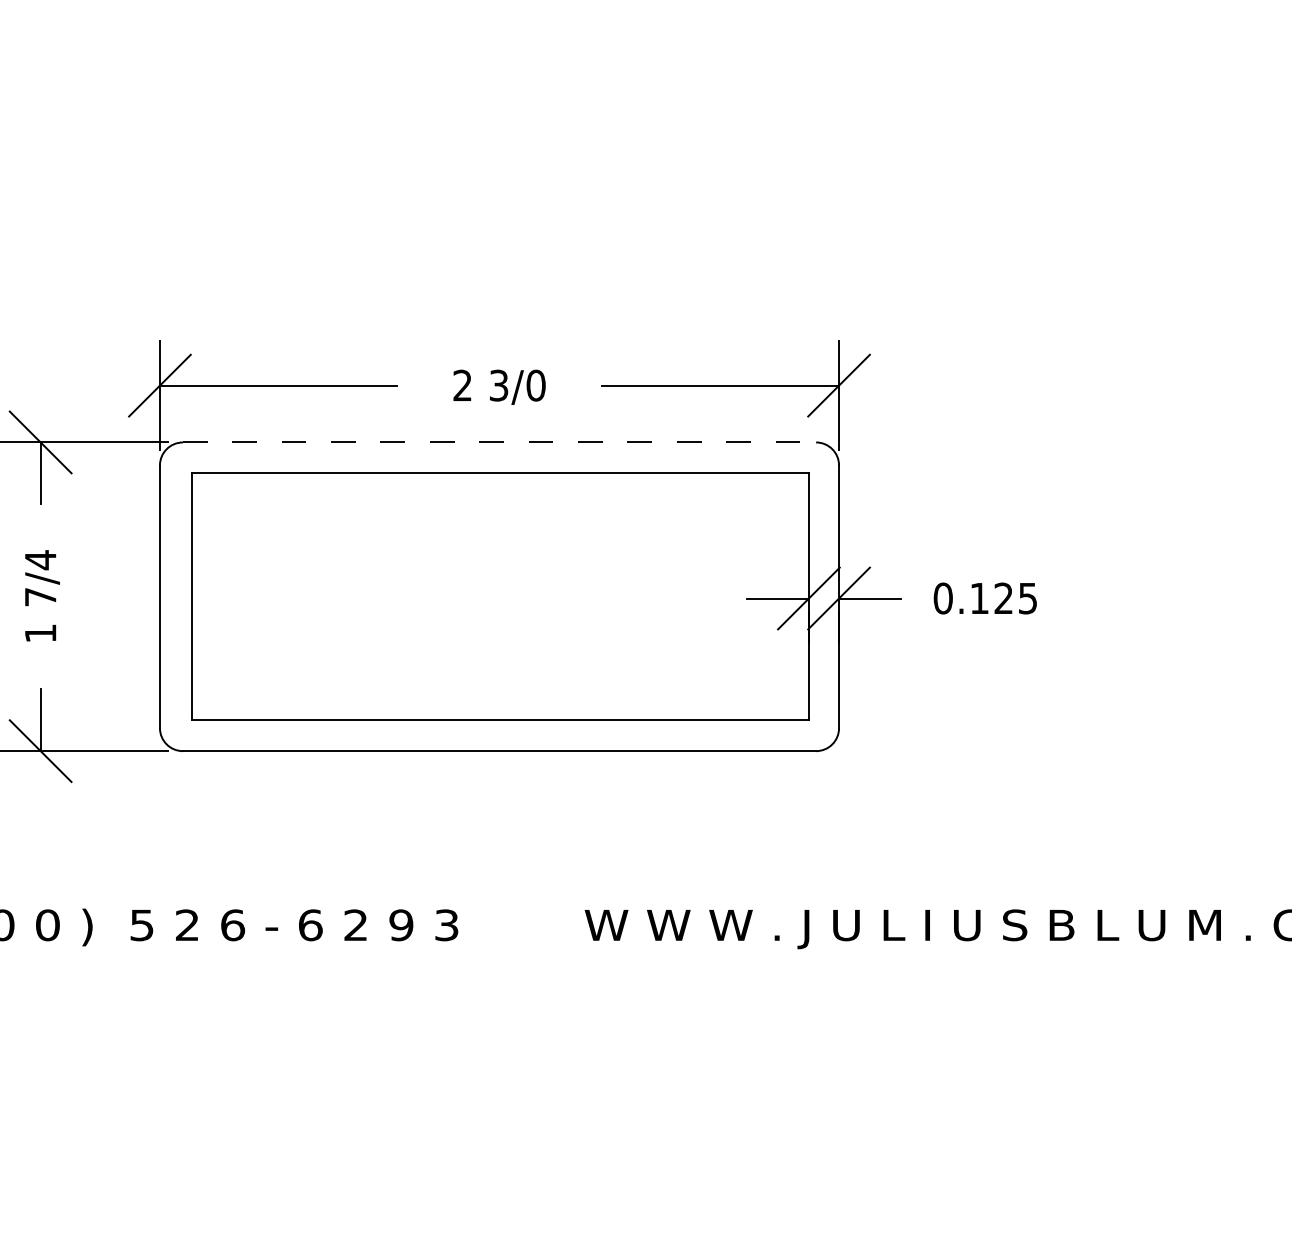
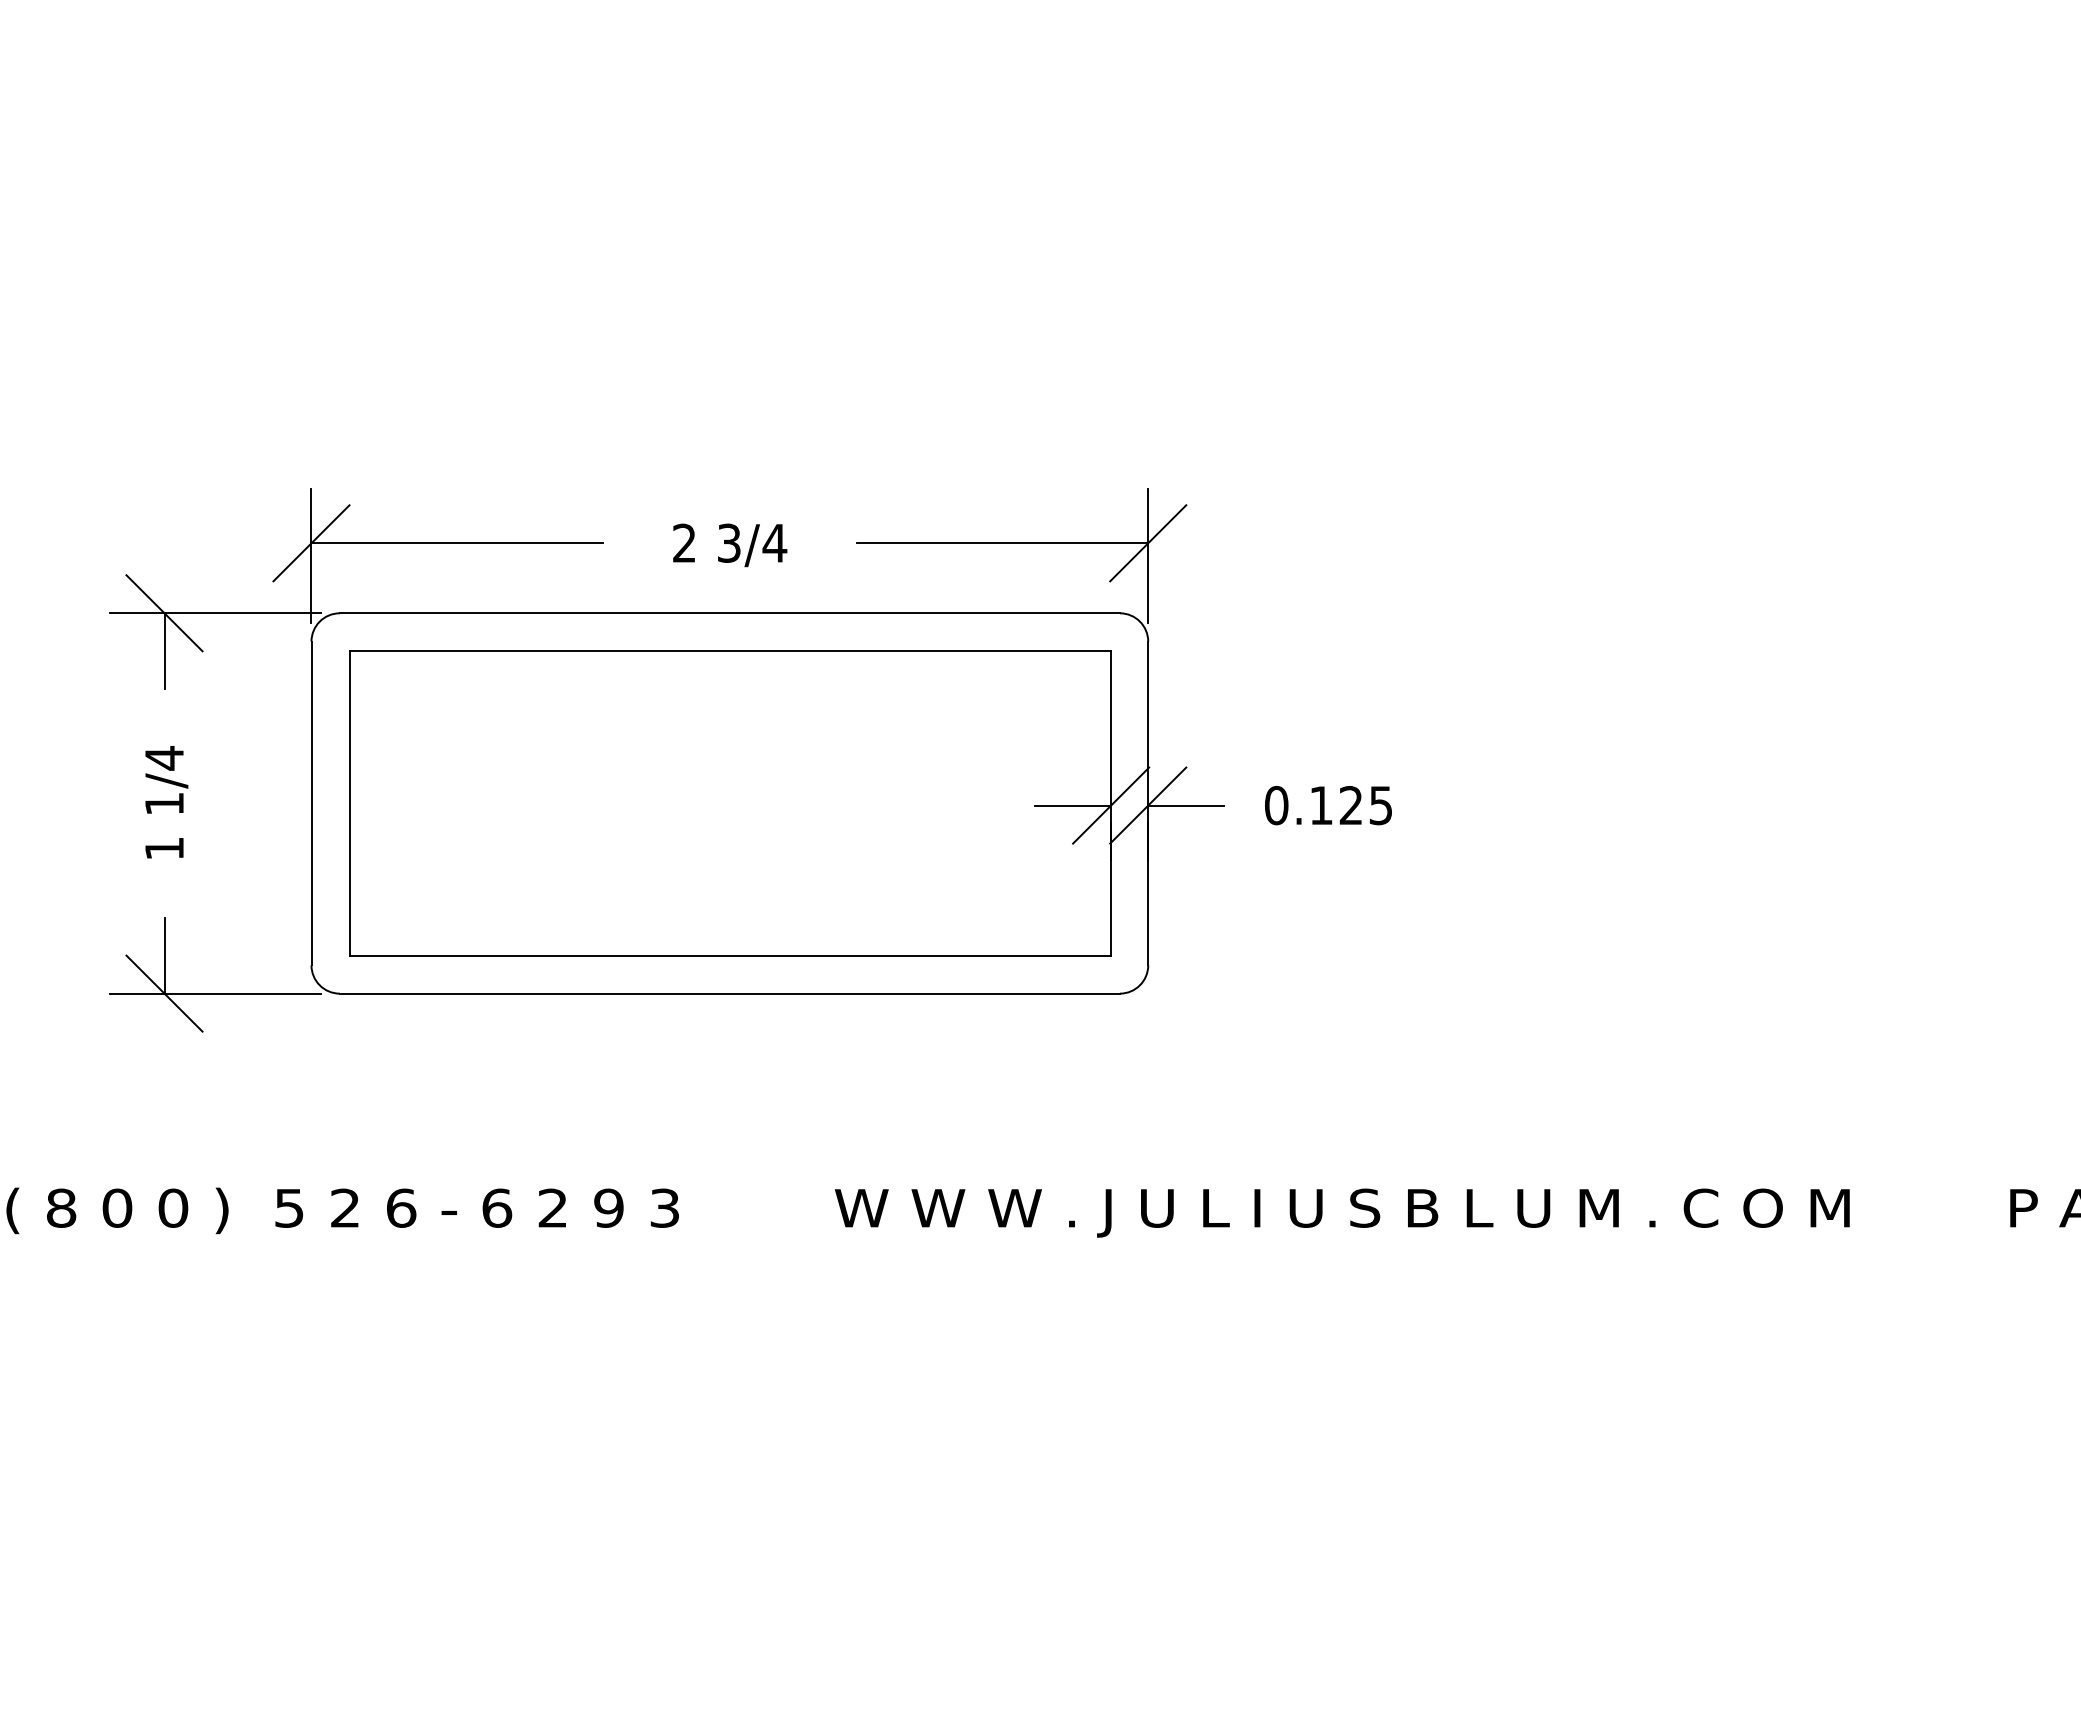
text: (535, 385) -> (774, 542), 3/0 -> 3/4
line: (500, 442) -> (730, 613), dashed -> solid
text: (40, 596) -> (164, 803), 7/4 -> 1/4

